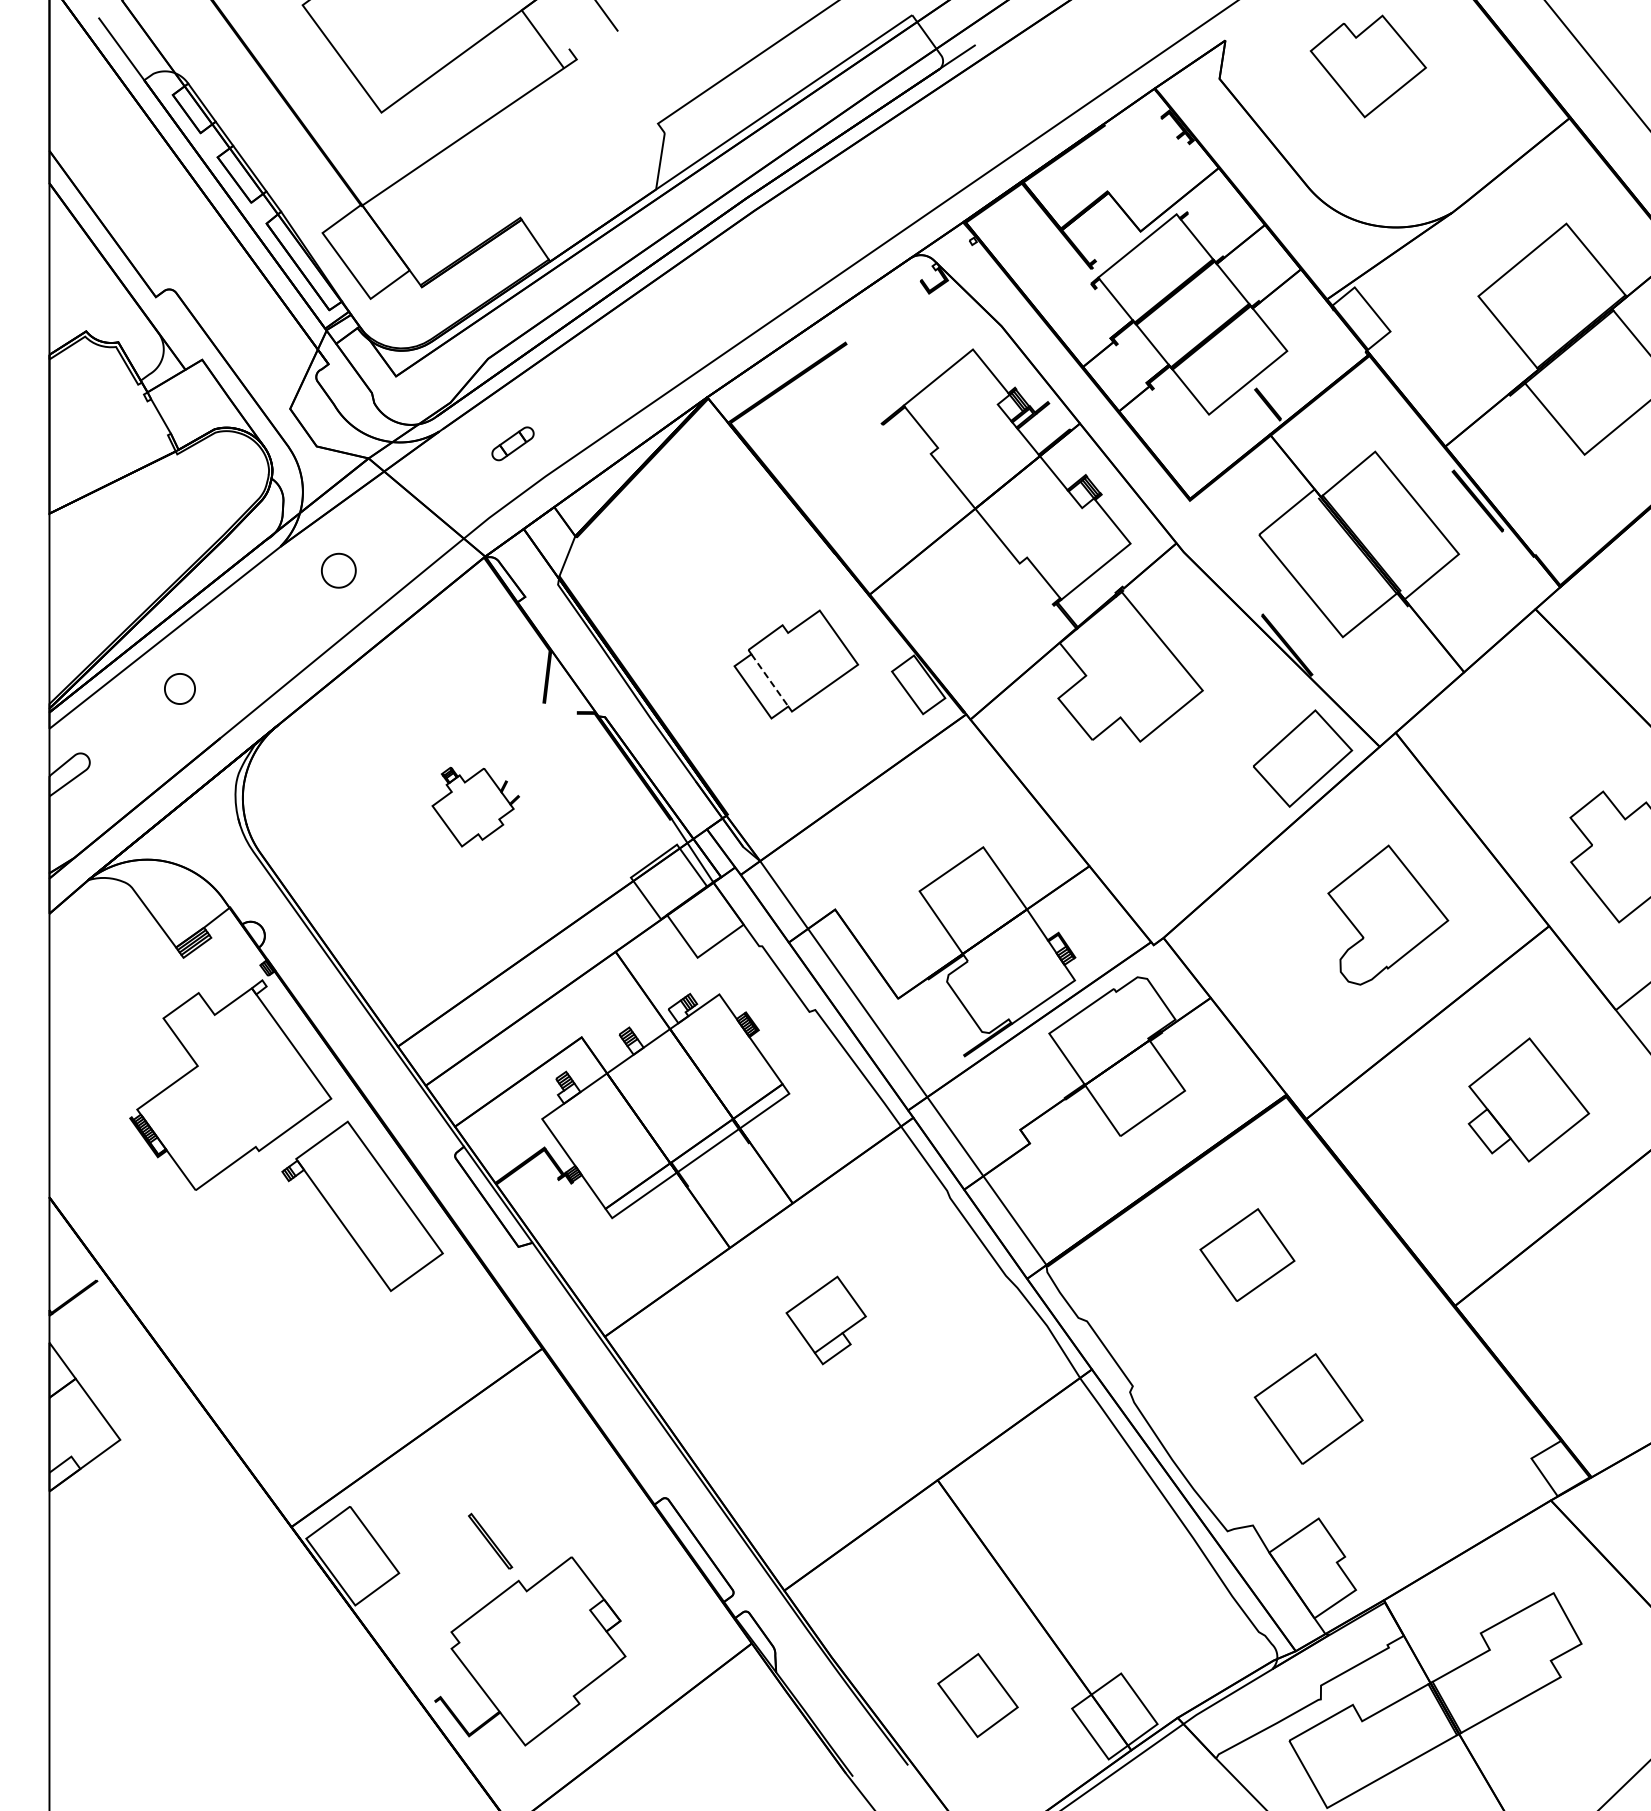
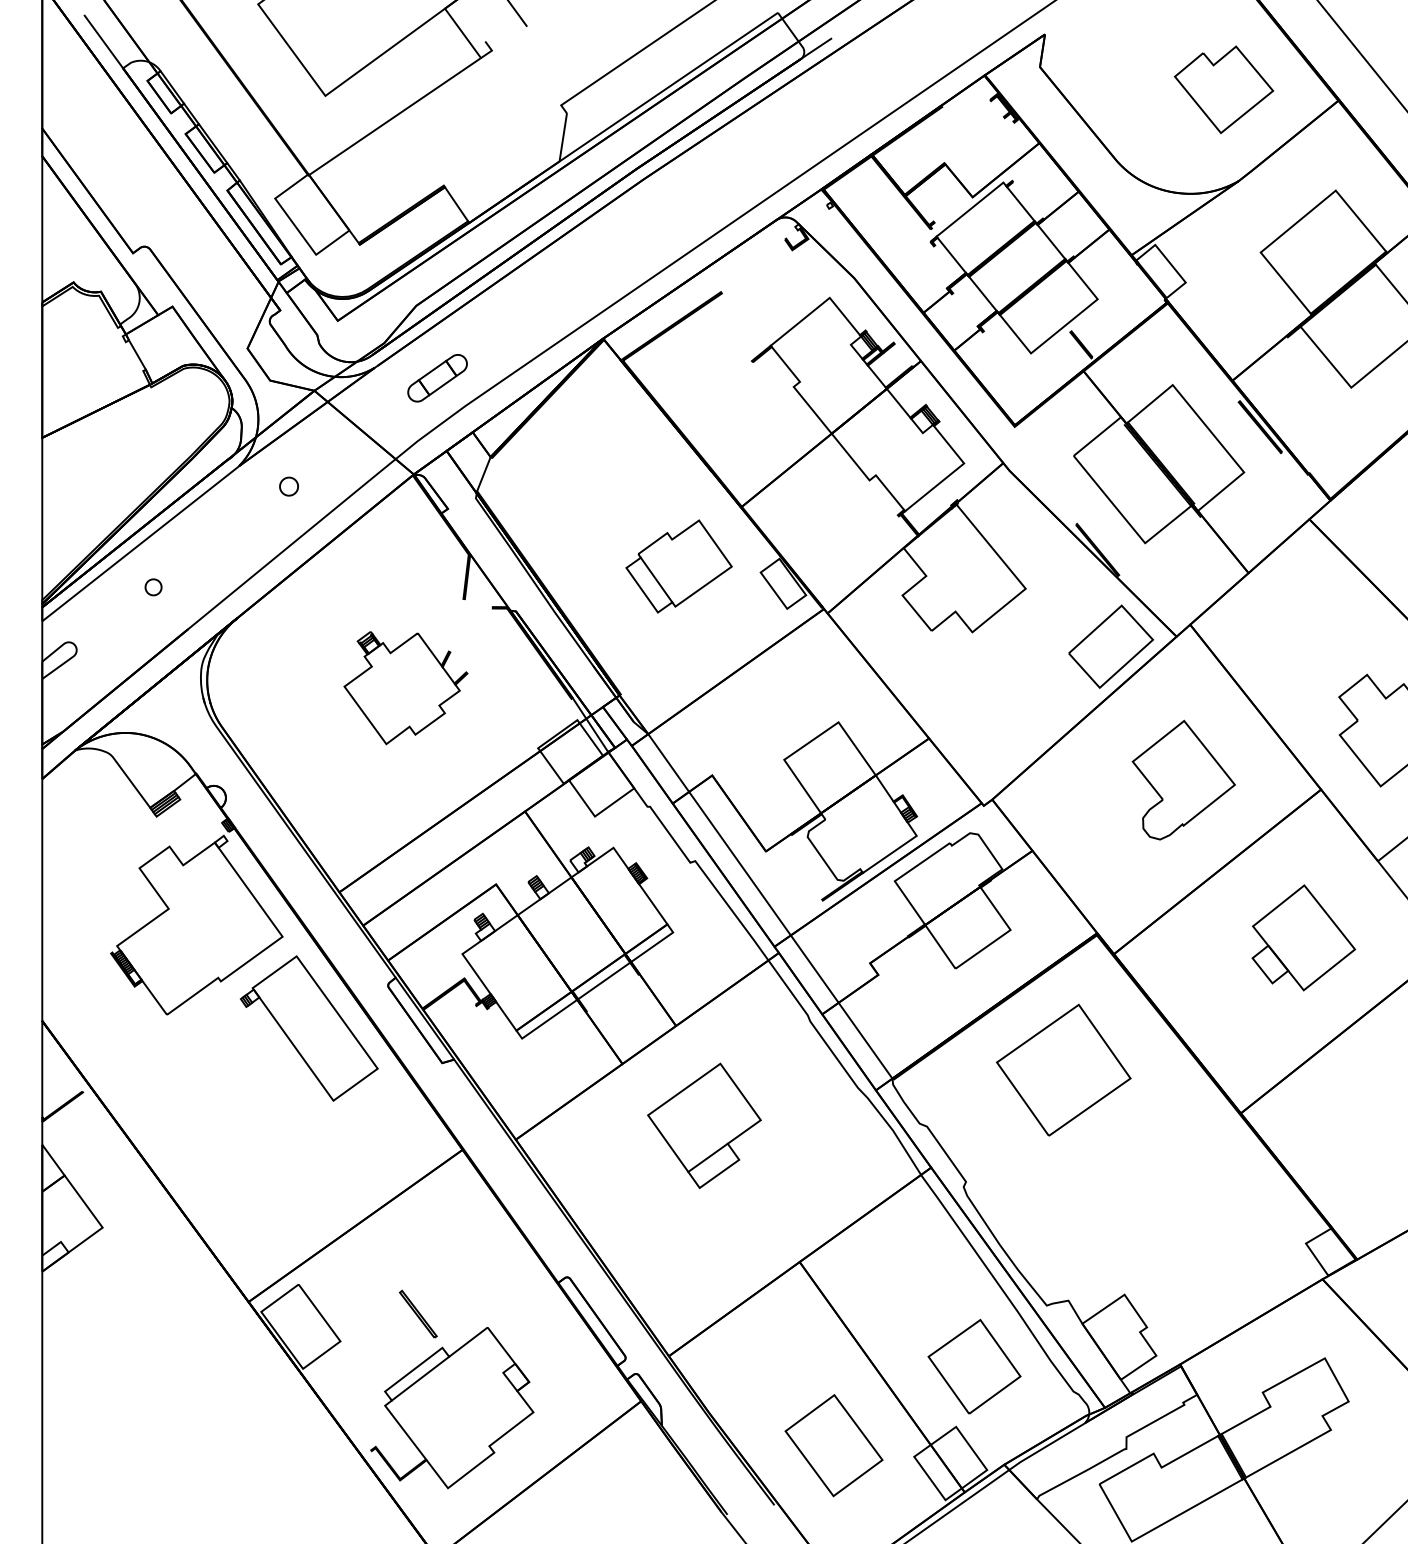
part: (1367, 66) -> (1223, 89), moved
part: (512, 443) -> (437, 378), size x1.67
part: (338, 570) -> (288, 486), size x0.62
line: (770, 680) -> (657, 580), dashed -> solid
part: (179, 688) -> (153, 586), size x0.62
part: (475, 806) -> (405, 687), size x1.67
part: (1247, 1254) -> (1063, 1069), size x1.67
part: (826, 1320) -> (704, 1125), size x1.67
part: (1308, 1408) -> (974, 1366), moved
line: (492, 1616) -> (420, 1378), added
part: (977, 1695) -> (833, 1445), size x1.43

